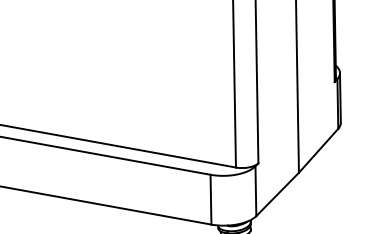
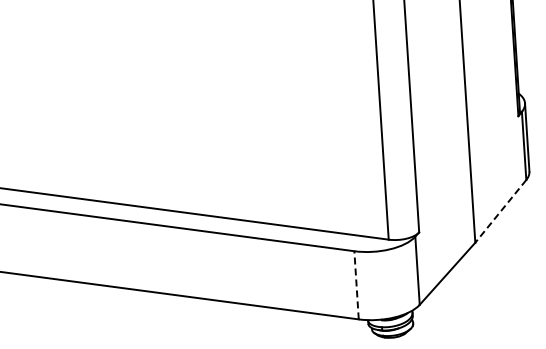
line: (318, 150) -> (500, 211), solid -> dashed
line: (210, 199) -> (356, 284), solid -> dashed

